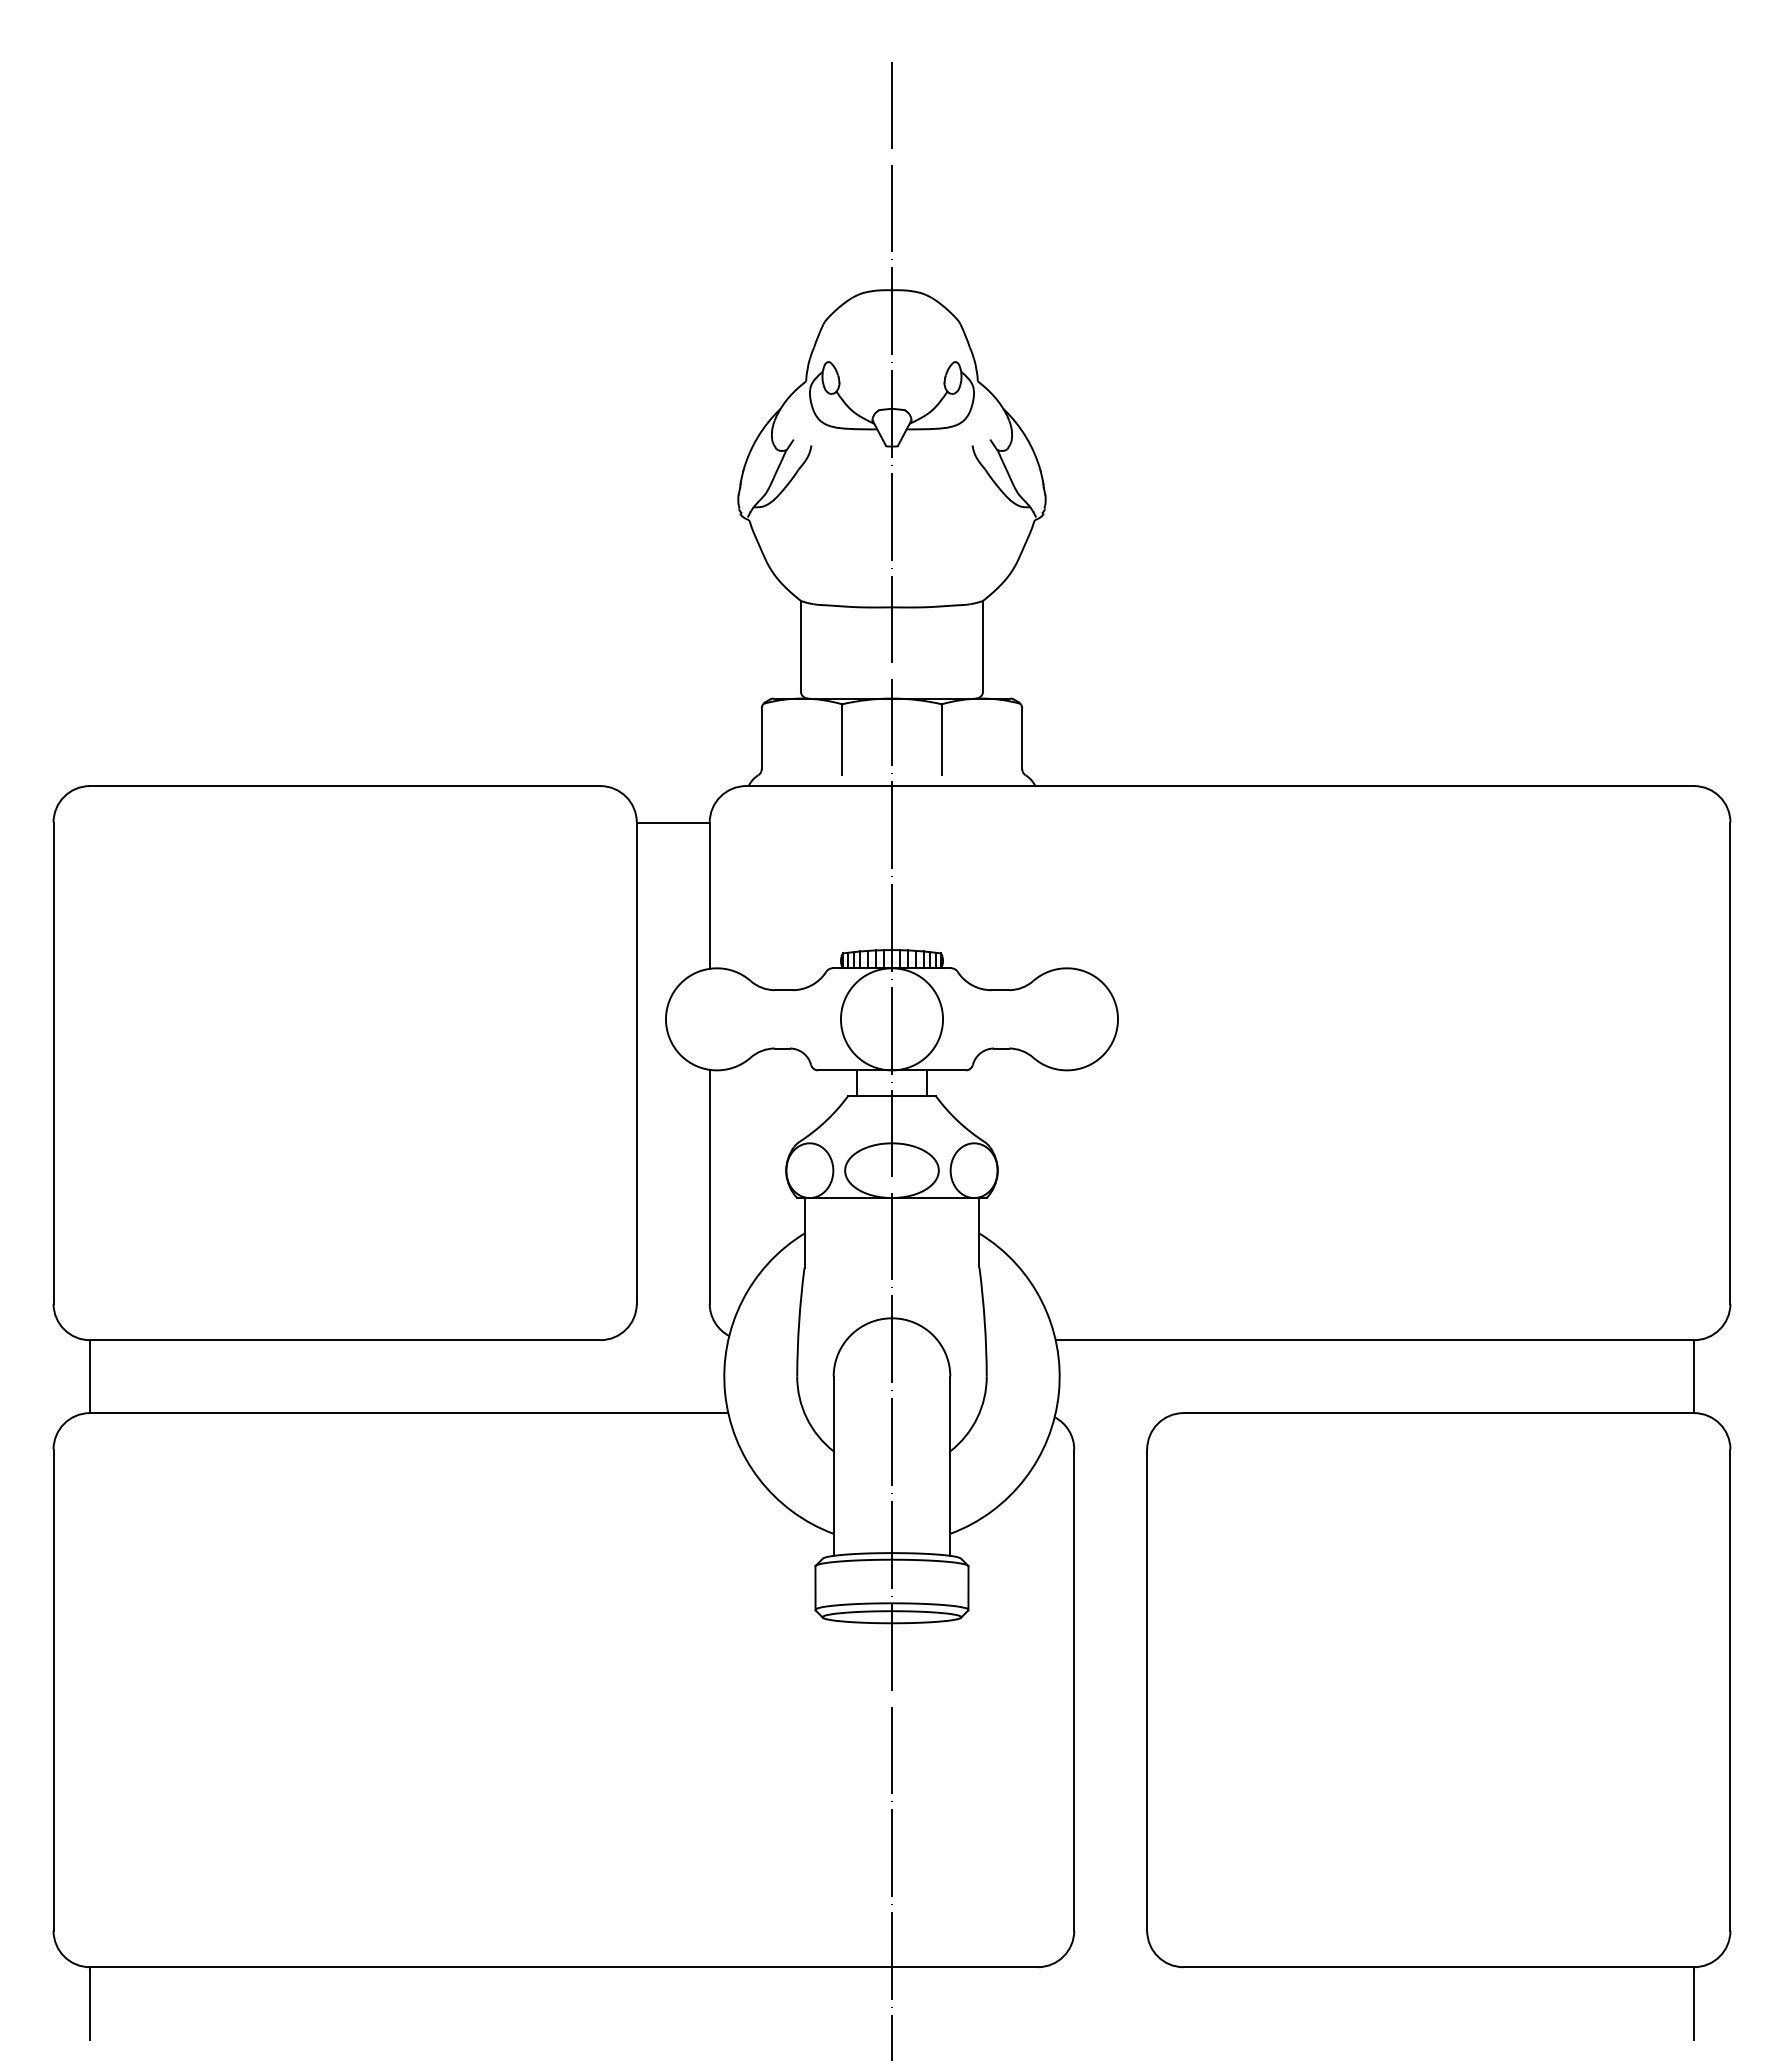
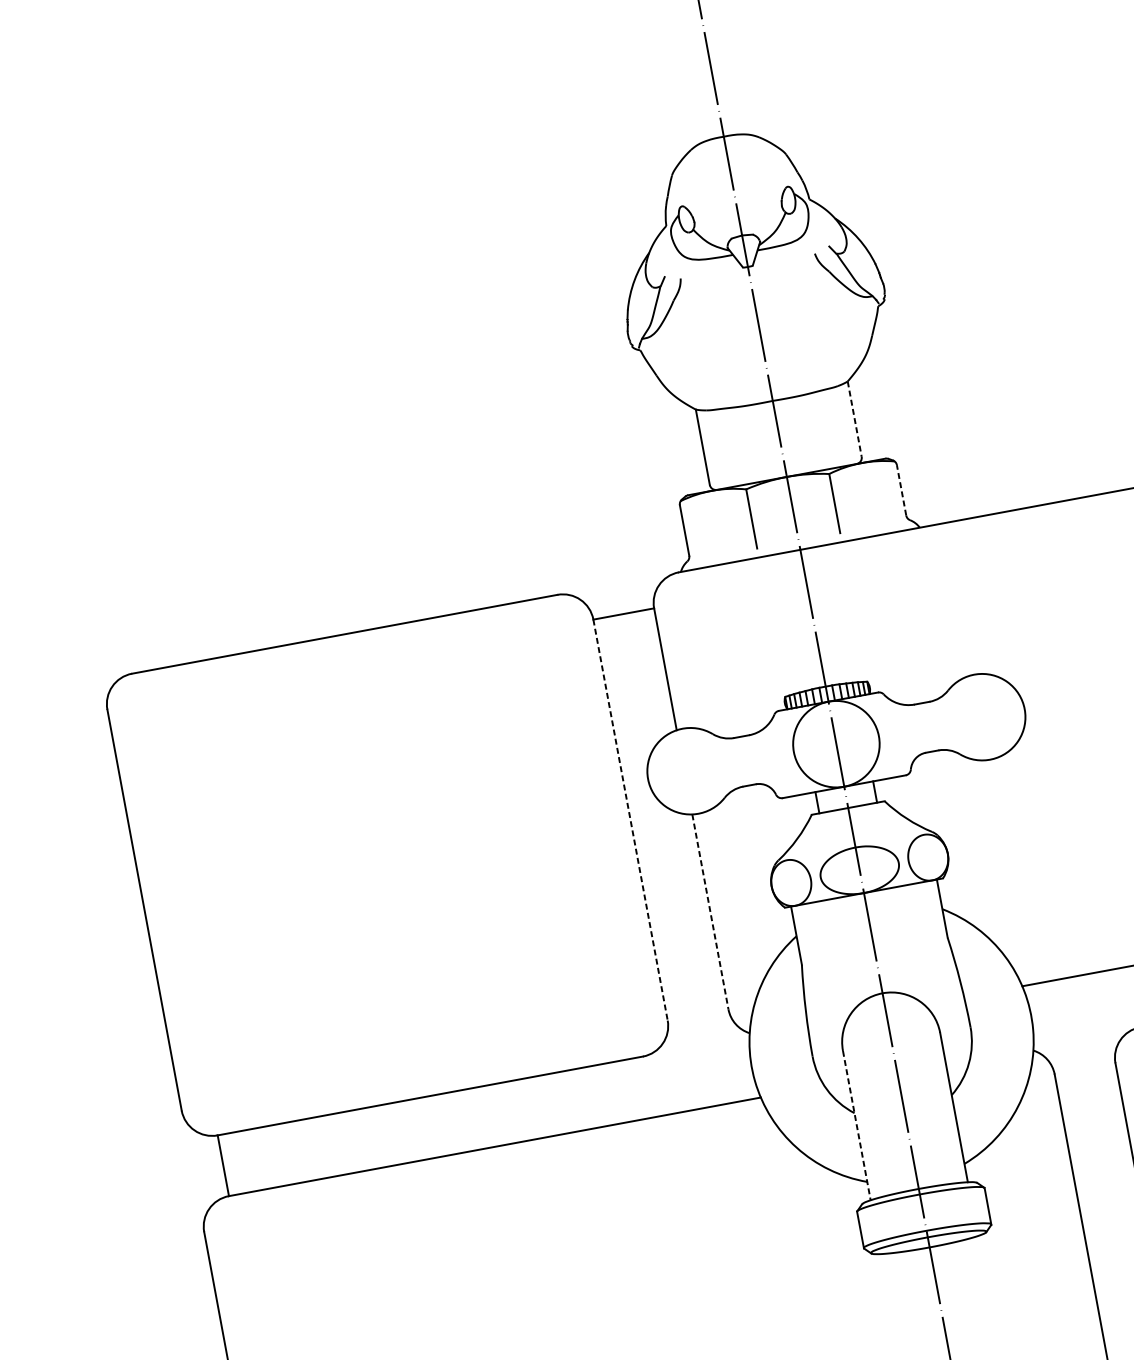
line: (983, 646) -> (855, 419), solid -> dashed
line: (1022, 738) -> (901, 490), solid -> dashed
line: (636, 1063) -> (630, 820), solid -> dashed
line: (709, 1186) -> (710, 911), solid -> dashed
line: (833, 1466) -> (856, 1125), solid -> dashed

